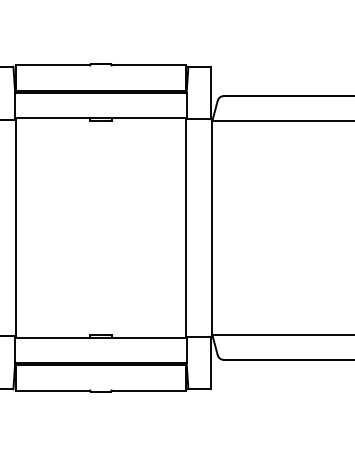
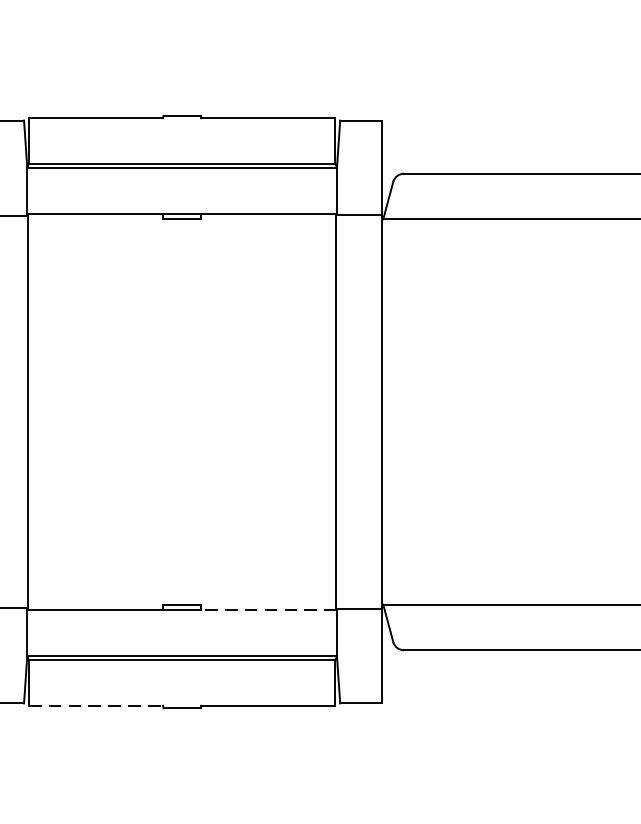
line: (149, 337) -> (269, 609), solid -> dashed
line: (53, 390) -> (96, 705), solid -> dashed

